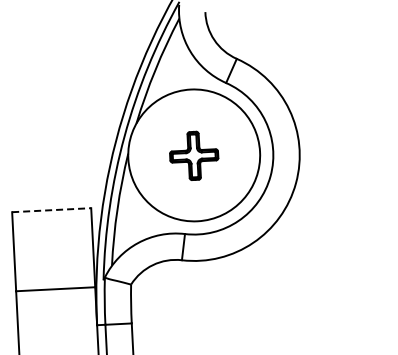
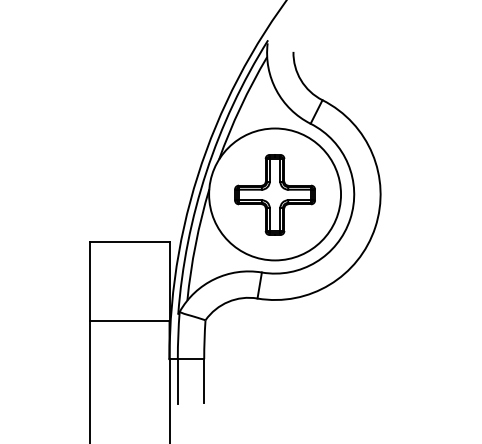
part: (193, 155) -> (274, 194), size x1.67
line: (51, 209) -> (129, 241), dashed -> solid

